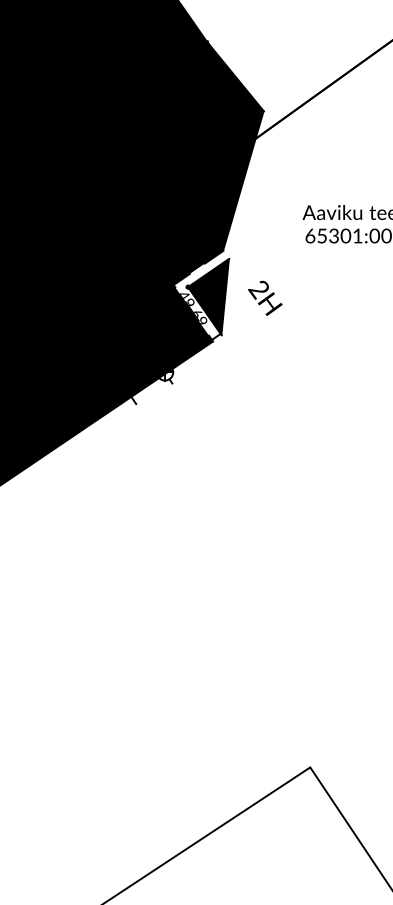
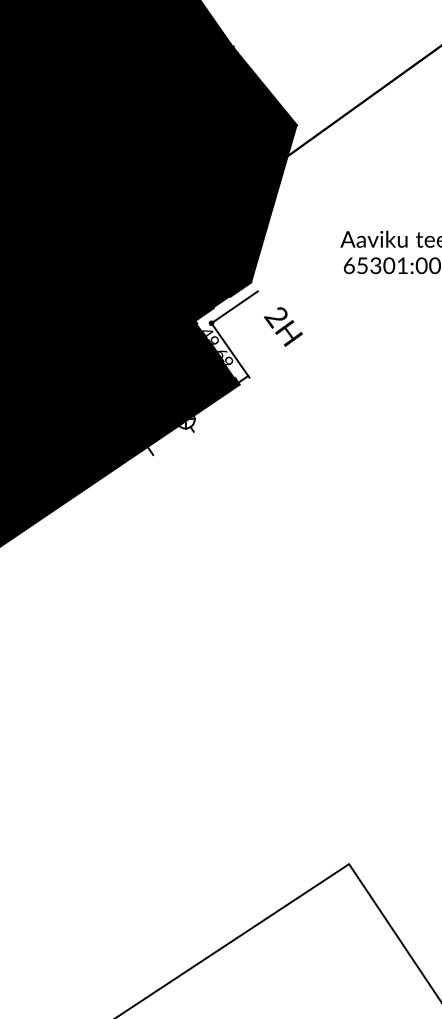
fill: (209, 297) -> (235, 334), removed
text: (265, 297) -> (283, 326), moved

